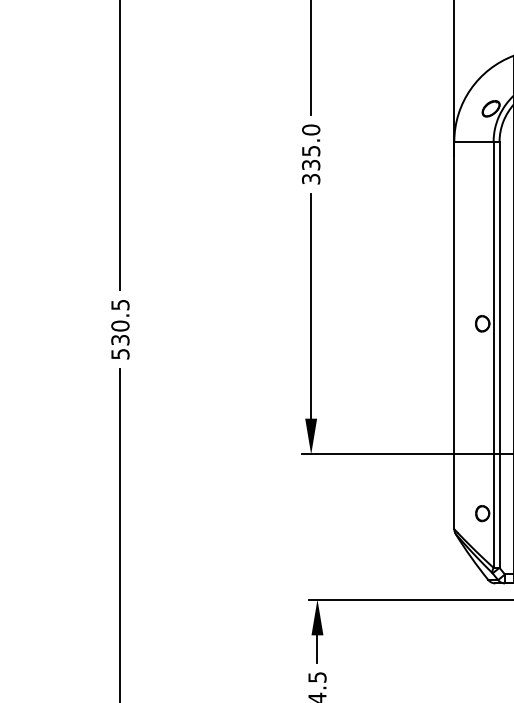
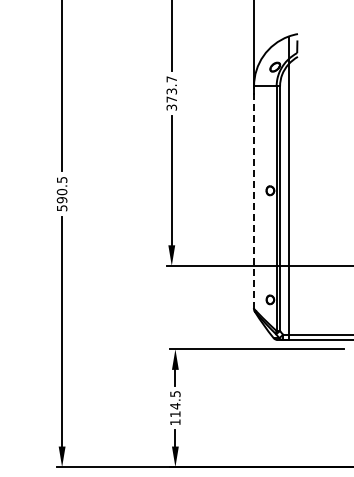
text: (310, 147) -> (171, 89), 335.0 -> 373.7
line: (455, 335) -> (254, 197), solid -> dashed
text: (121, 340) -> (62, 200), 530.5 -> 590.5

